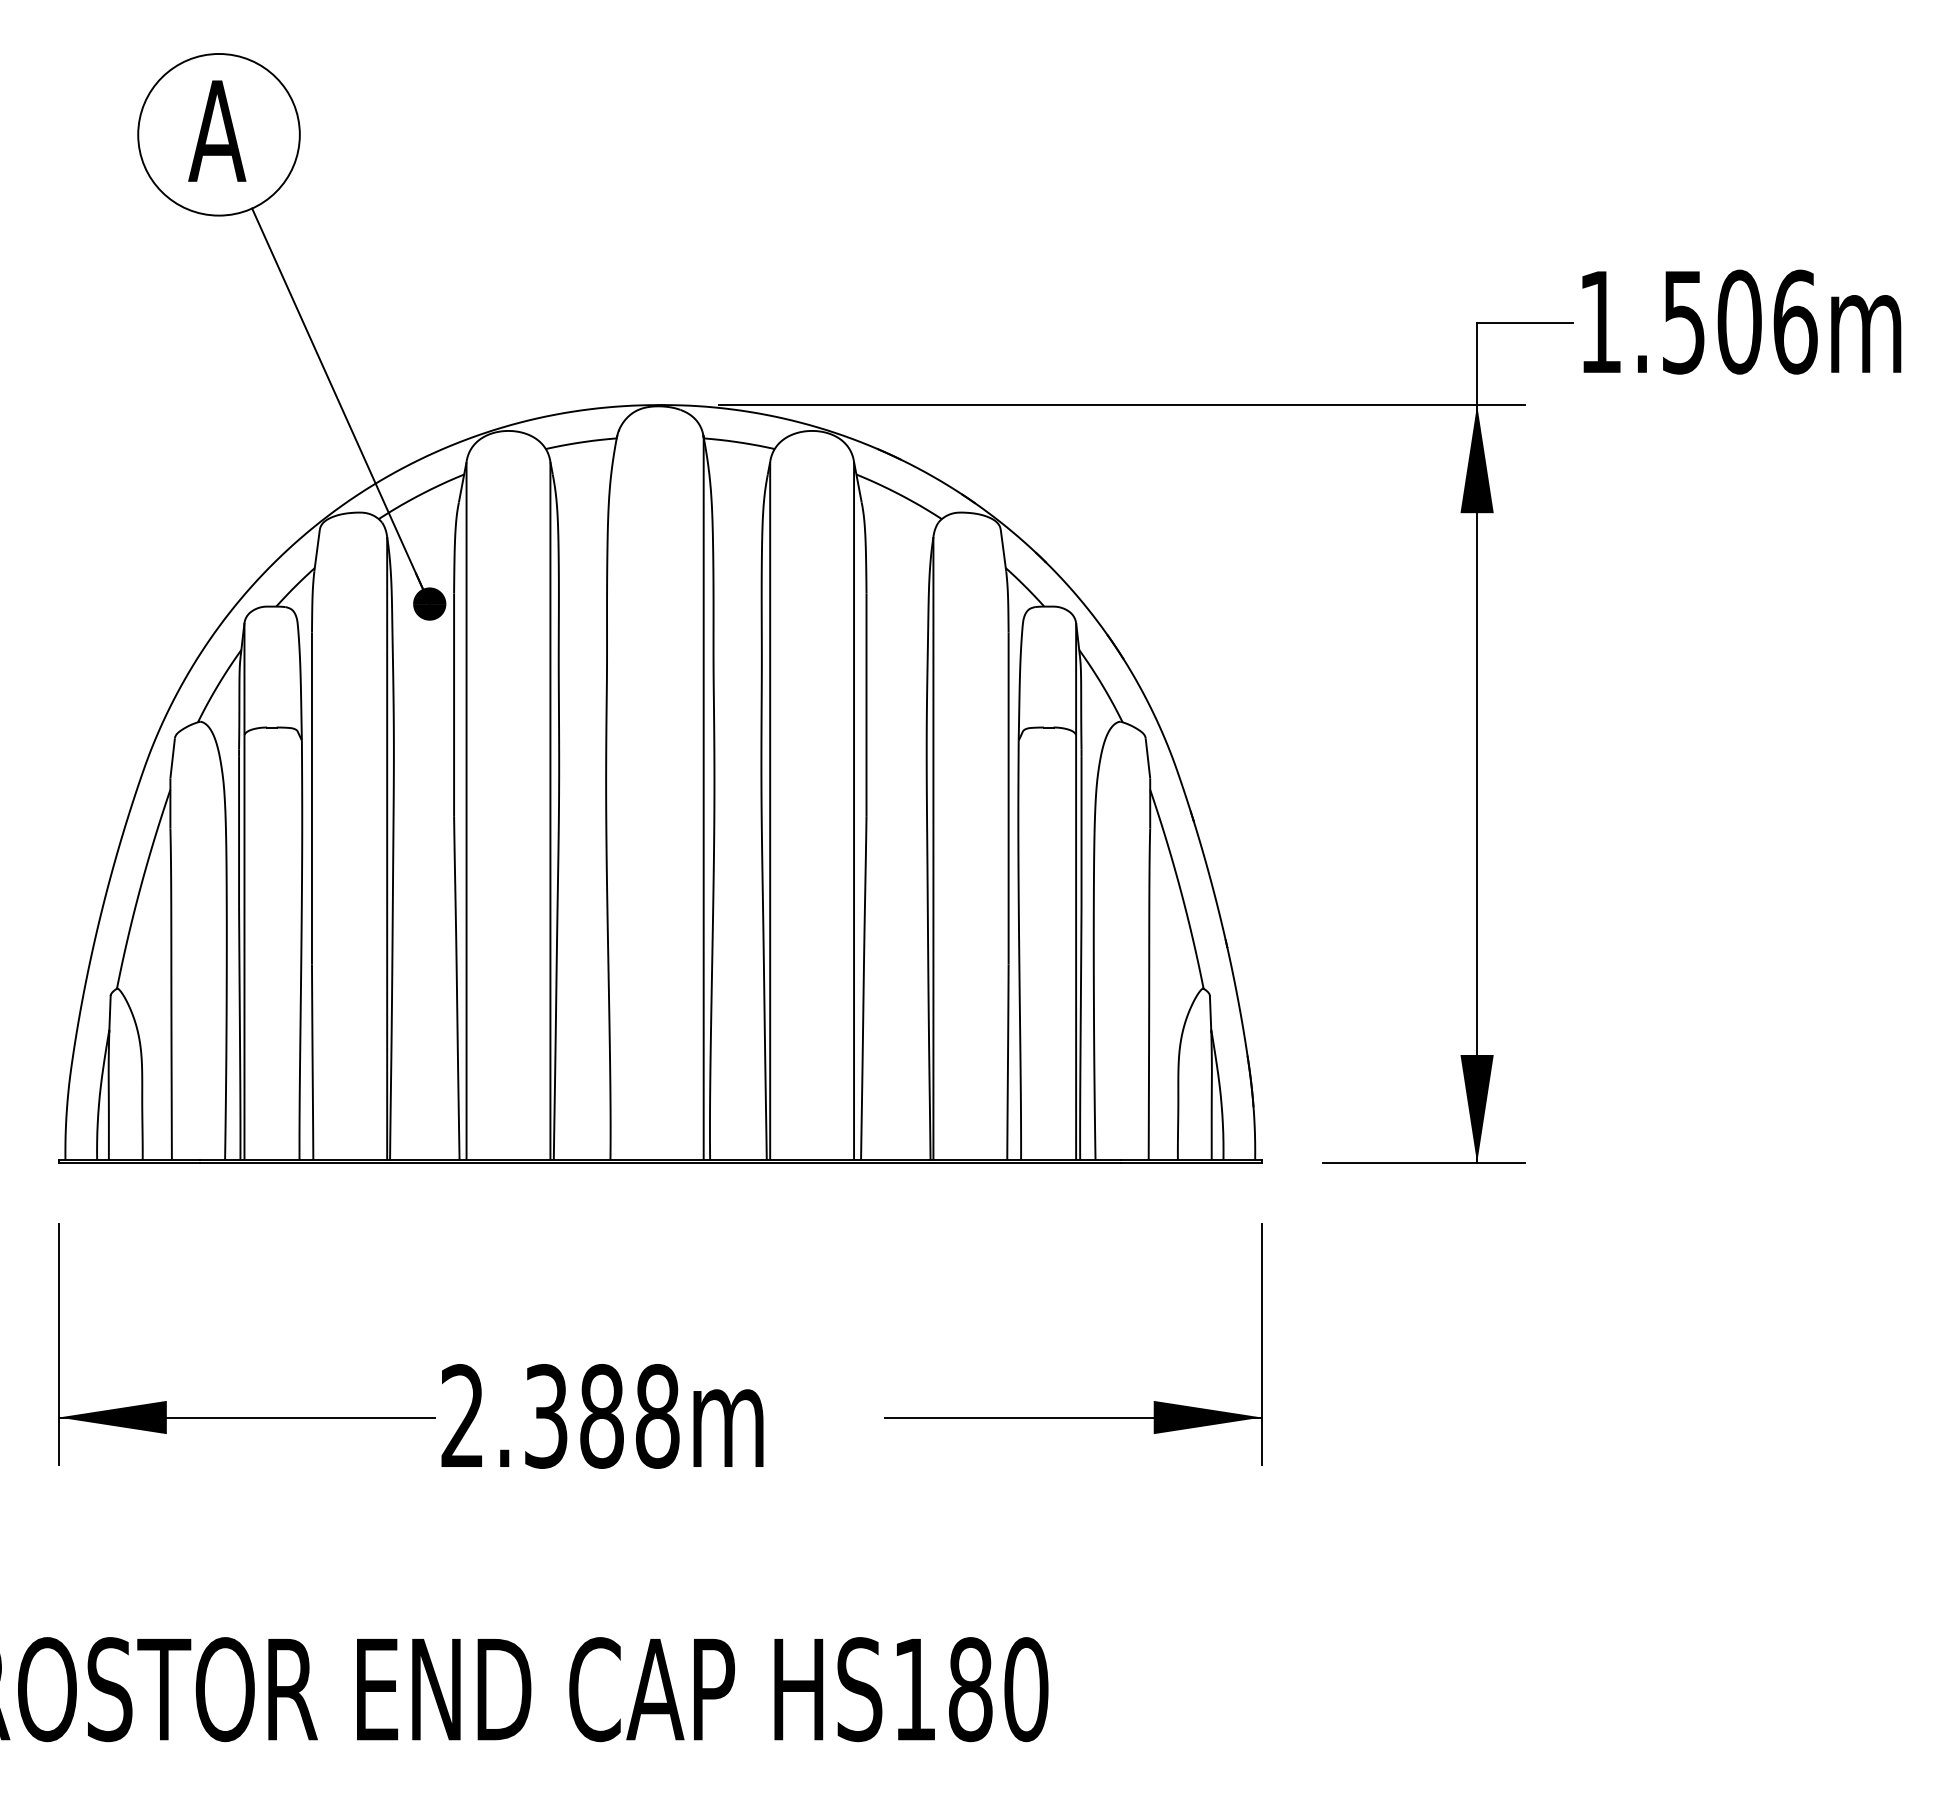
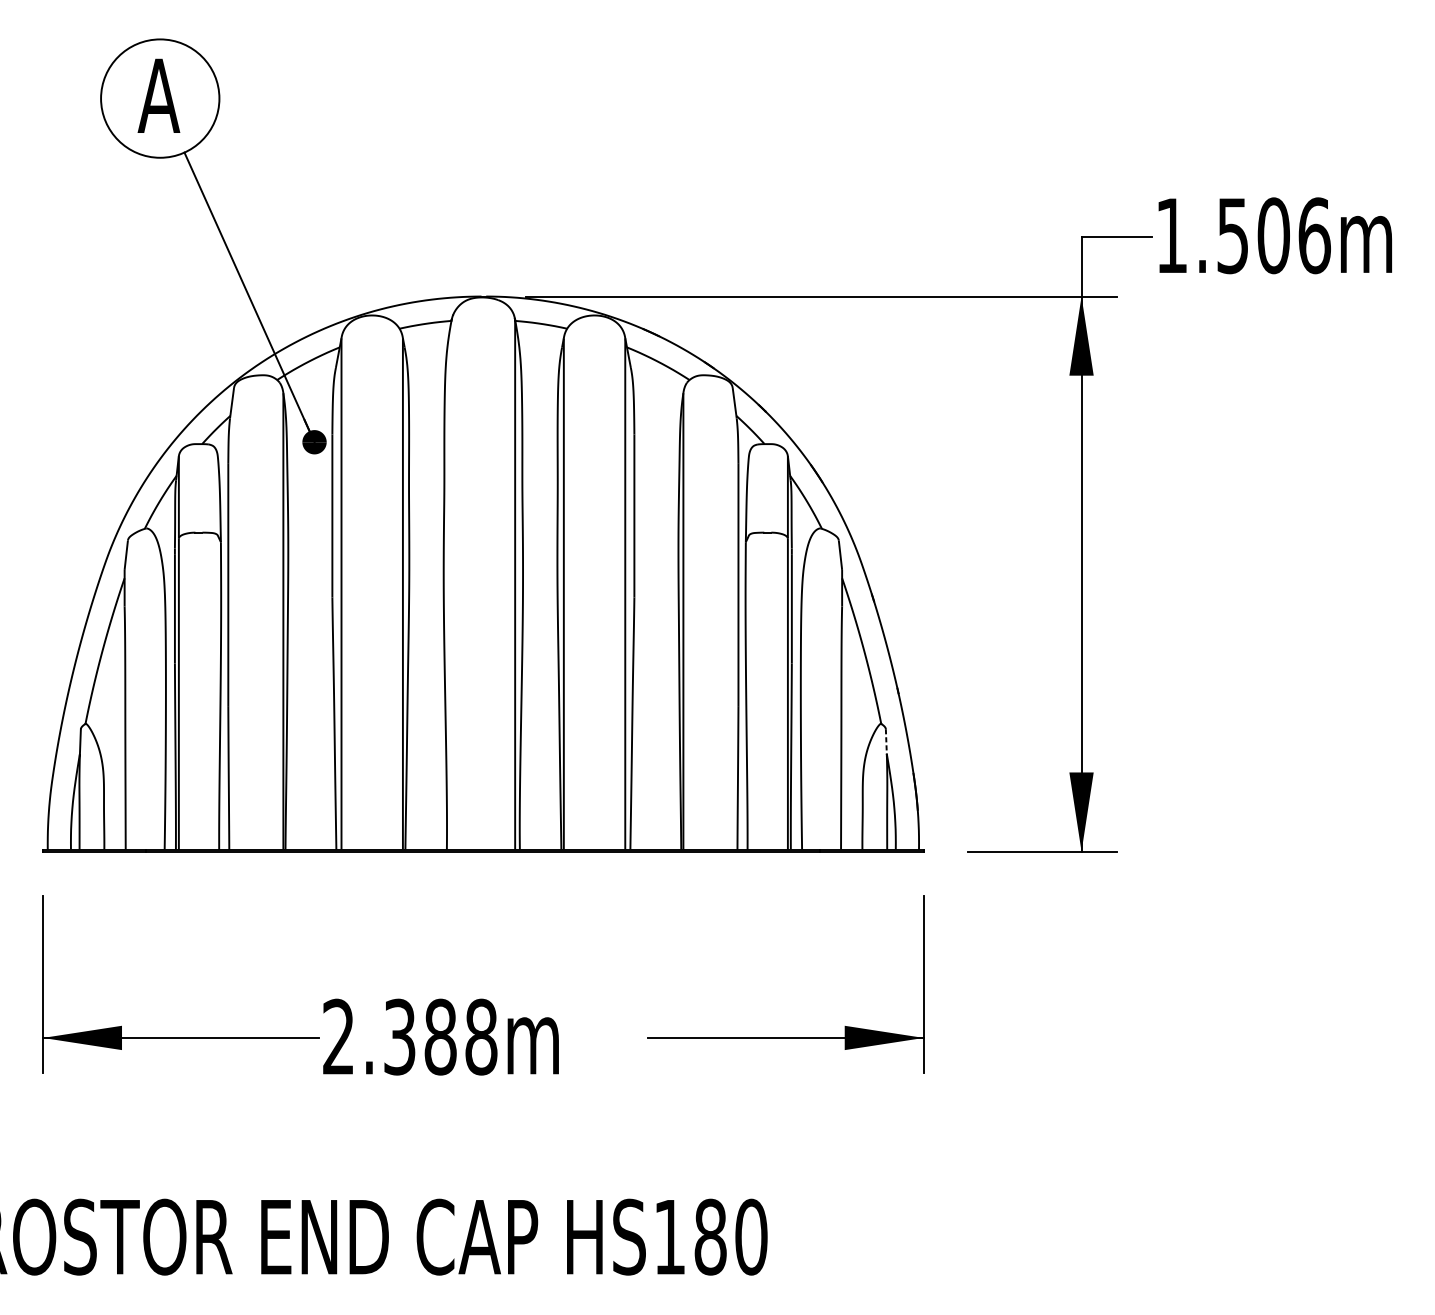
line: (1210, 1013) -> (886, 742), solid -> dashed

